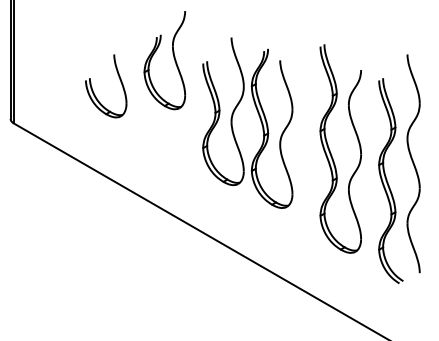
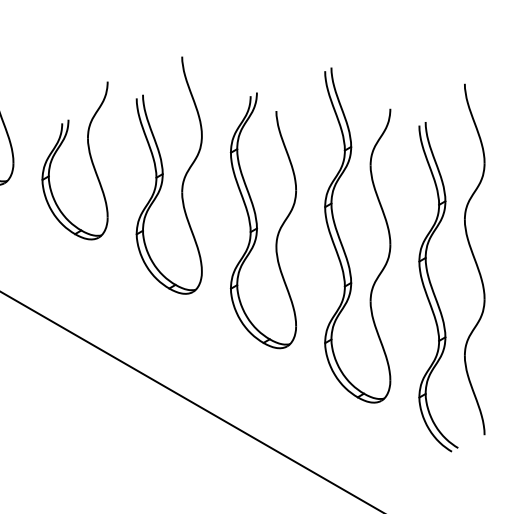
part: (173, 58) -> (88, 157), moved
part: (271, 128) -> (262, 220), moved

